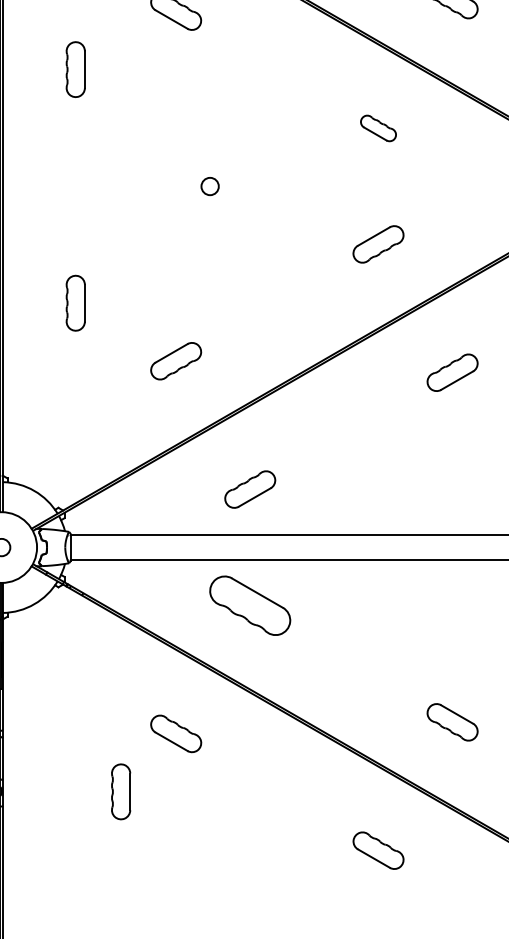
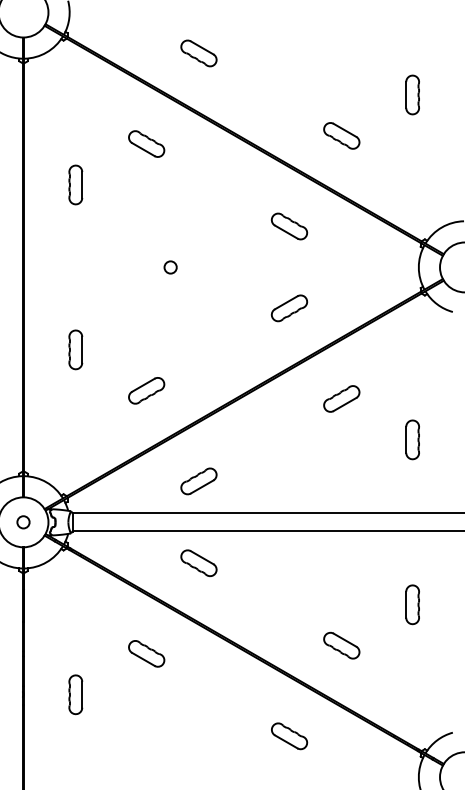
part: (378, 128) -> (289, 226), size x1.43
part: (249, 604) -> (198, 562), size x0.62
part: (120, 791) -> (75, 694), moved

